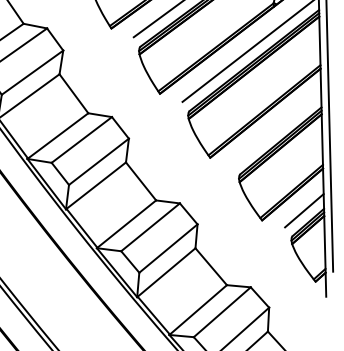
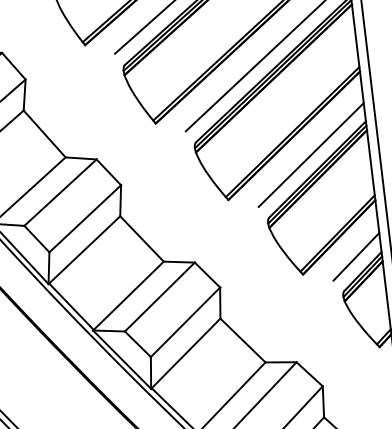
line: (277, 129) -> (311, 155), added

